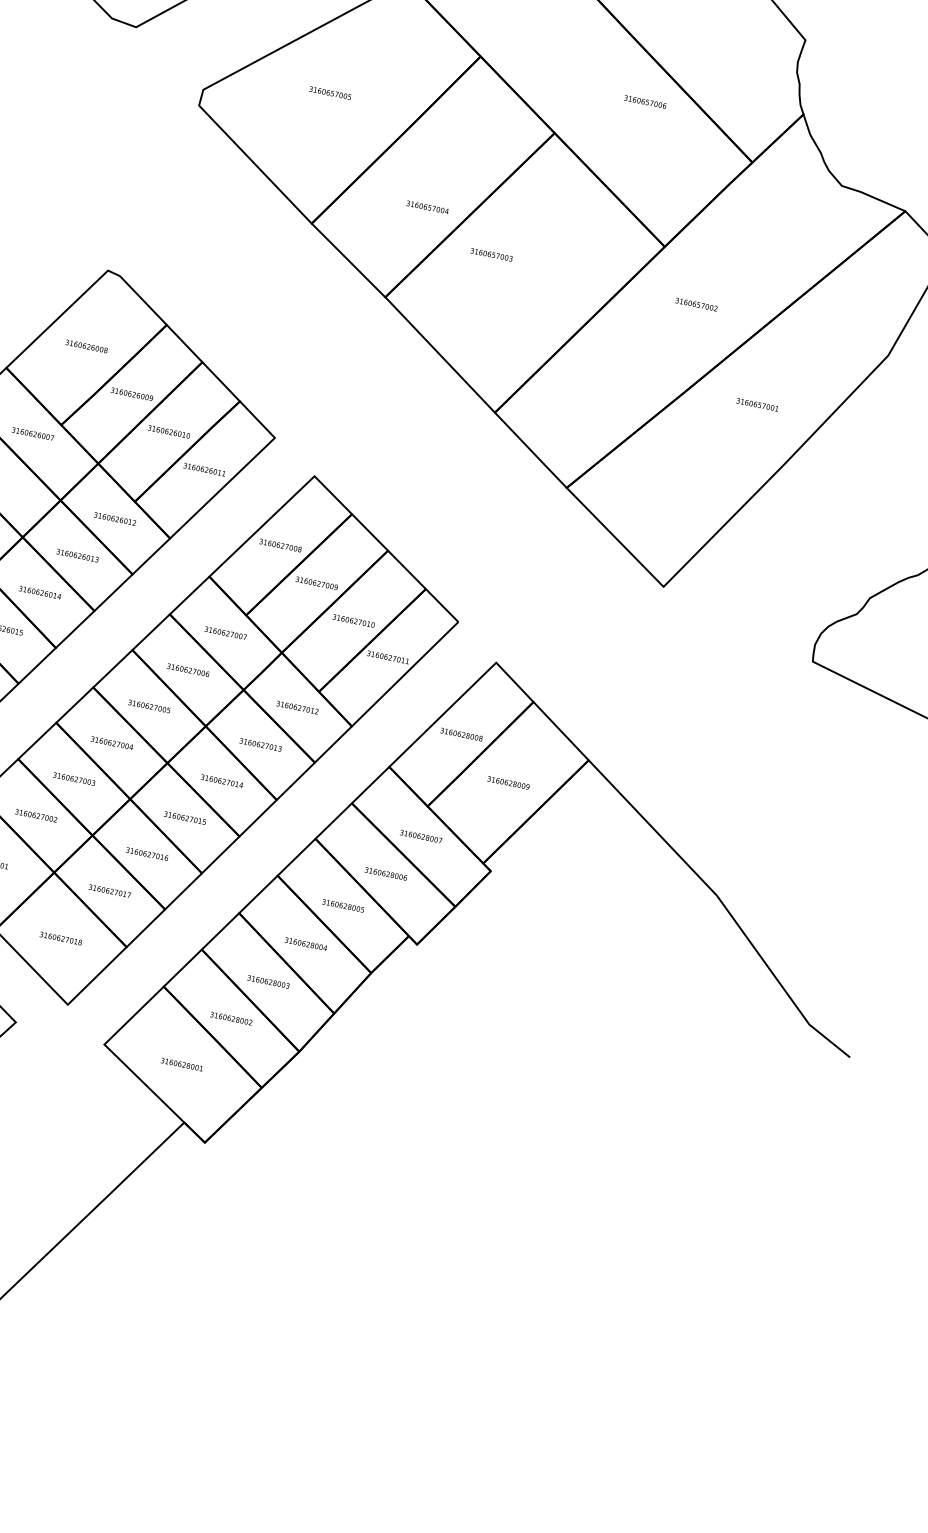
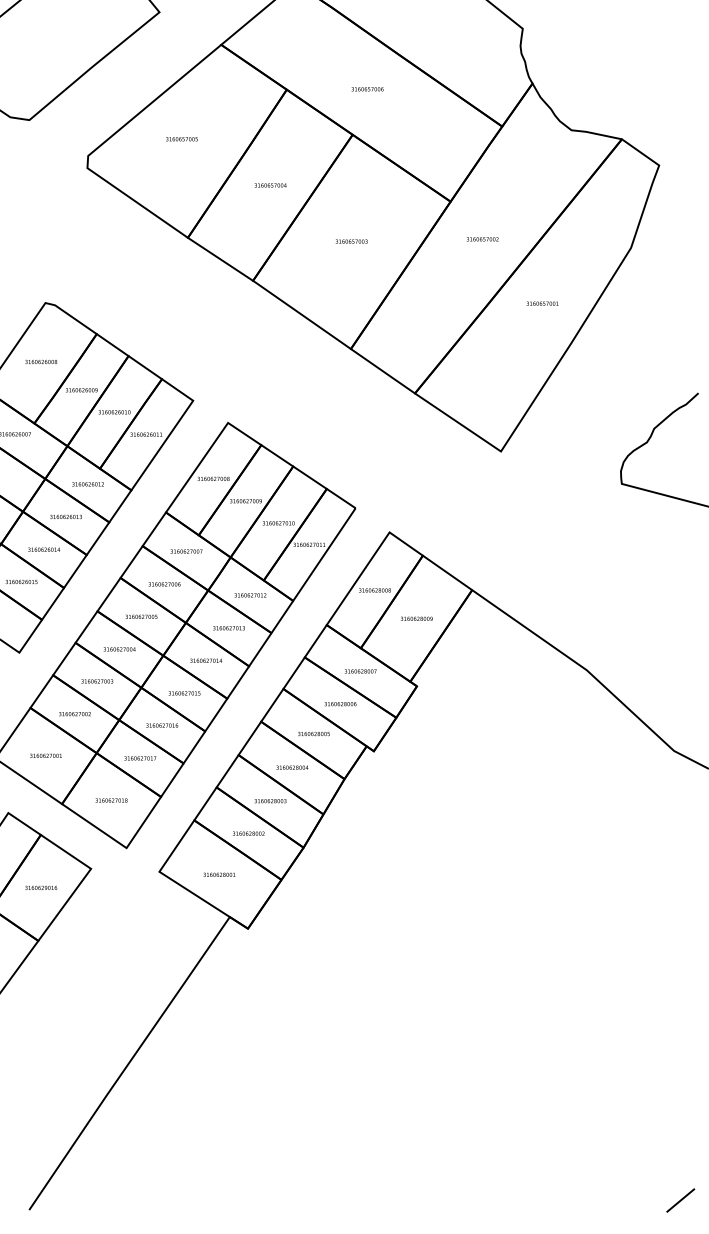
text: (645, 102) -> (367, 89), moved
text: (427, 207) -> (270, 185), moved
text: (491, 254) -> (351, 241), moved

